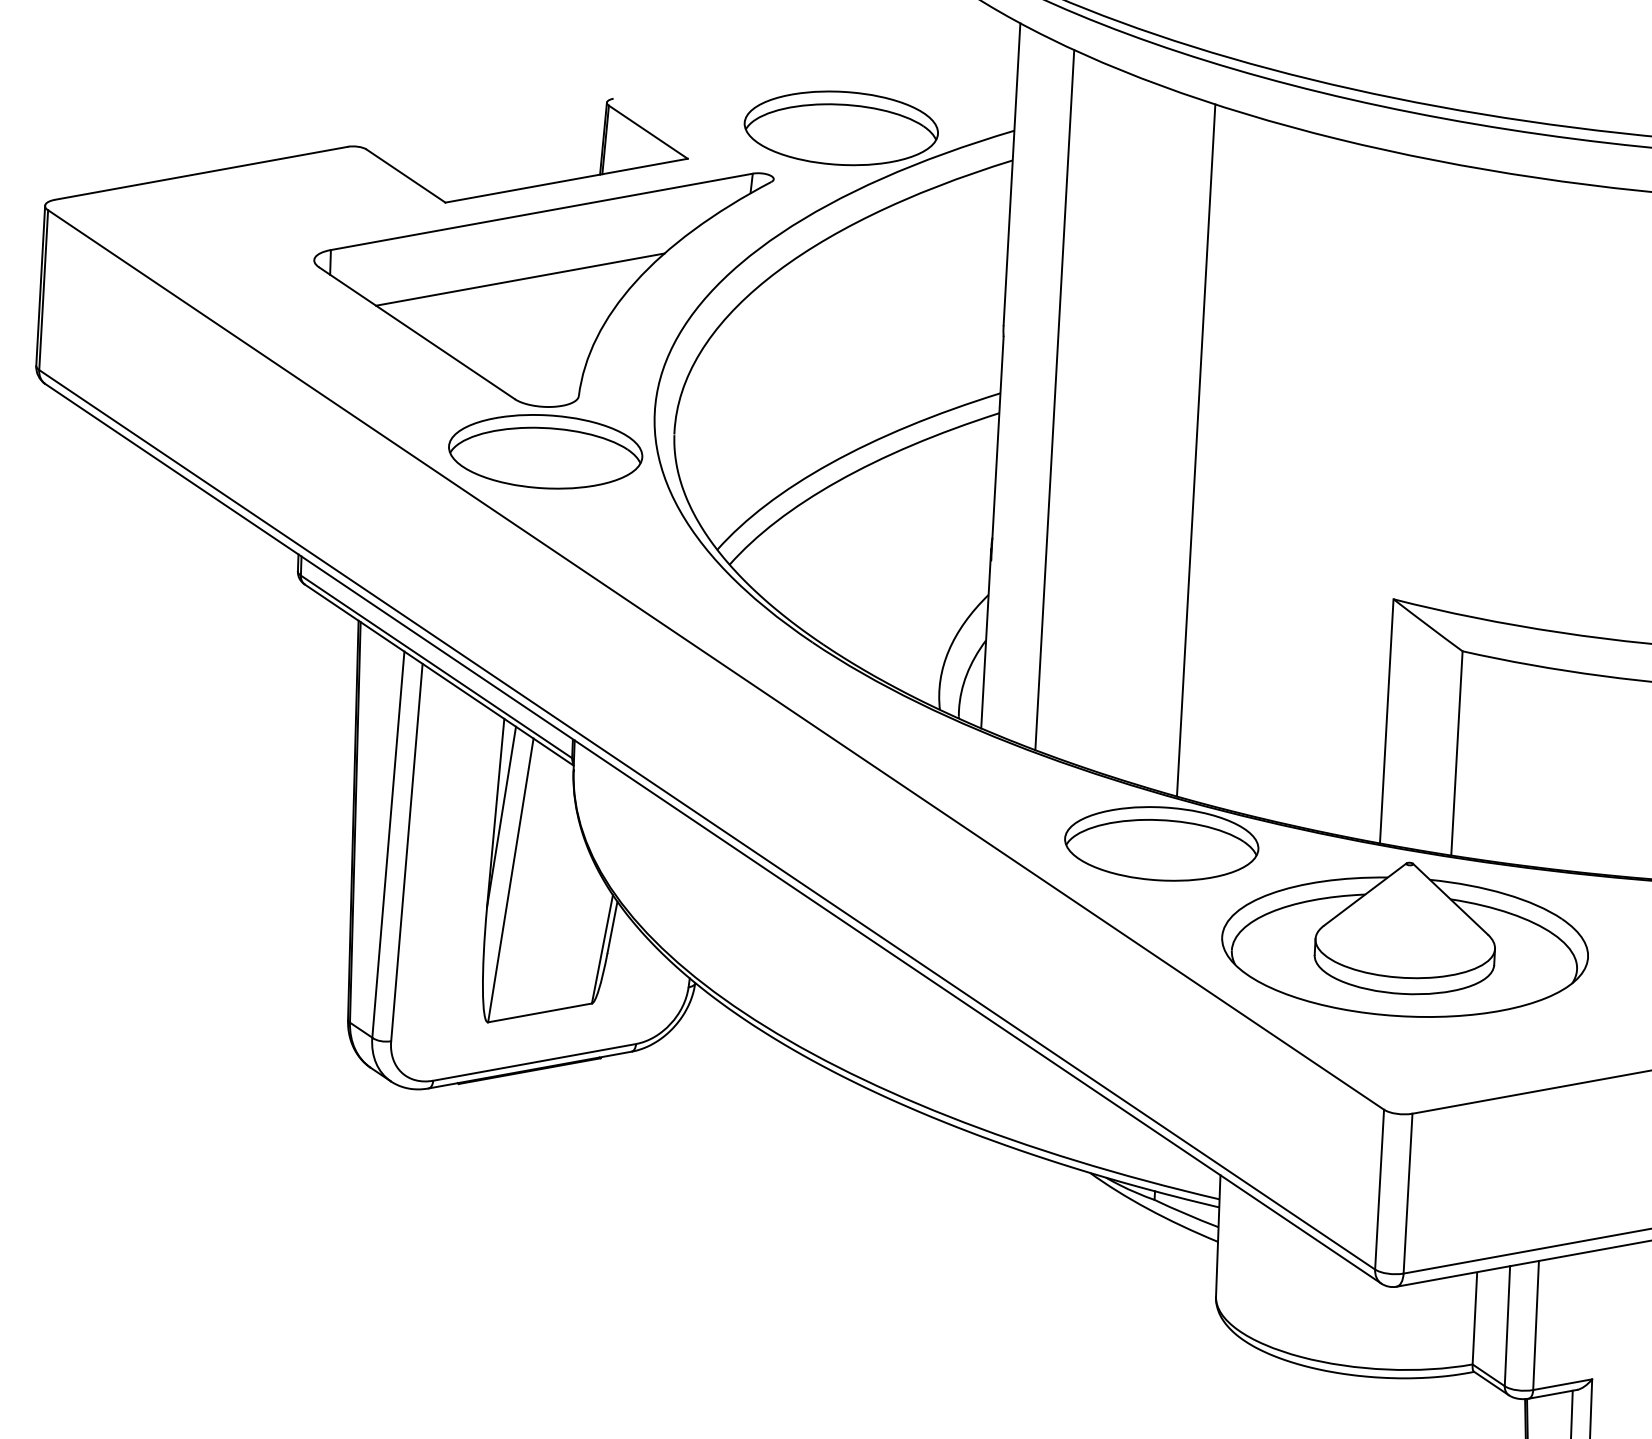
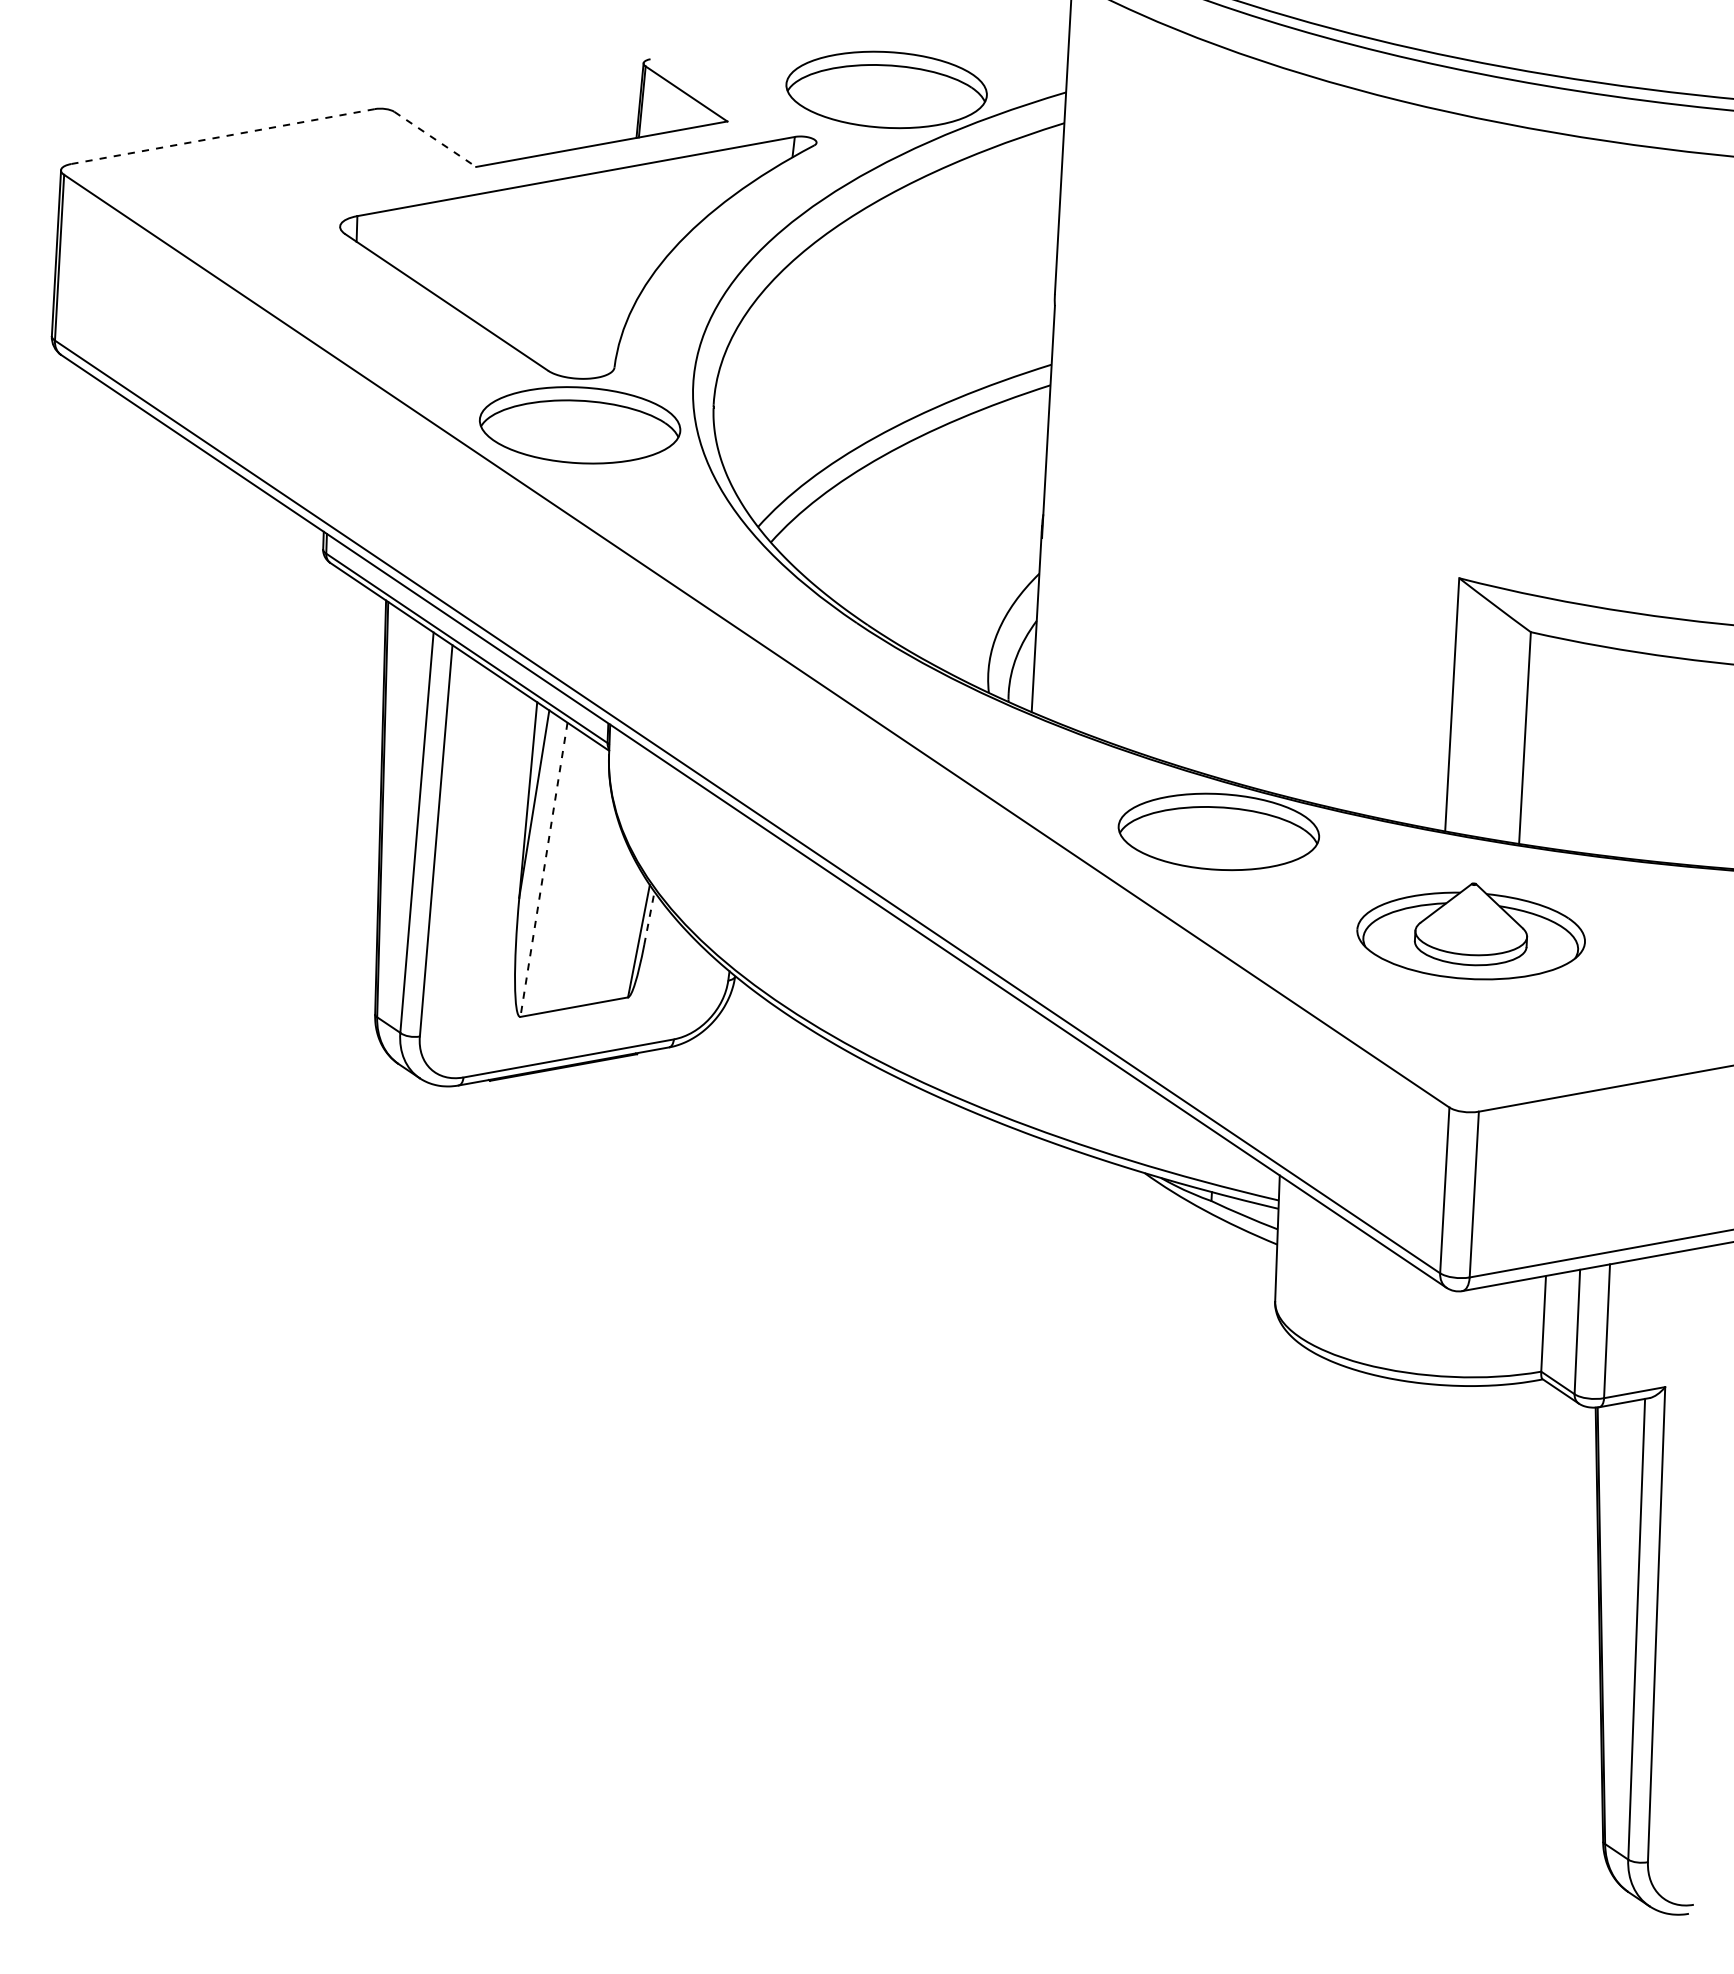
line: (200, 173) -> (222, 136), solid -> dashed
line: (406, 176) -> (435, 139), solid -> dashed
line: (520, 279) -> (553, 246), removed
line: (1054, 399) -> (1107, 371), removed
line: (1196, 450) -> (1254, 423), removed
line: (510, 880) -> (543, 869), solid -> dashed
line: (612, 926) -> (649, 917), solid -> dashed
part: (1404, 939) -> (1470, 931), size x0.6

